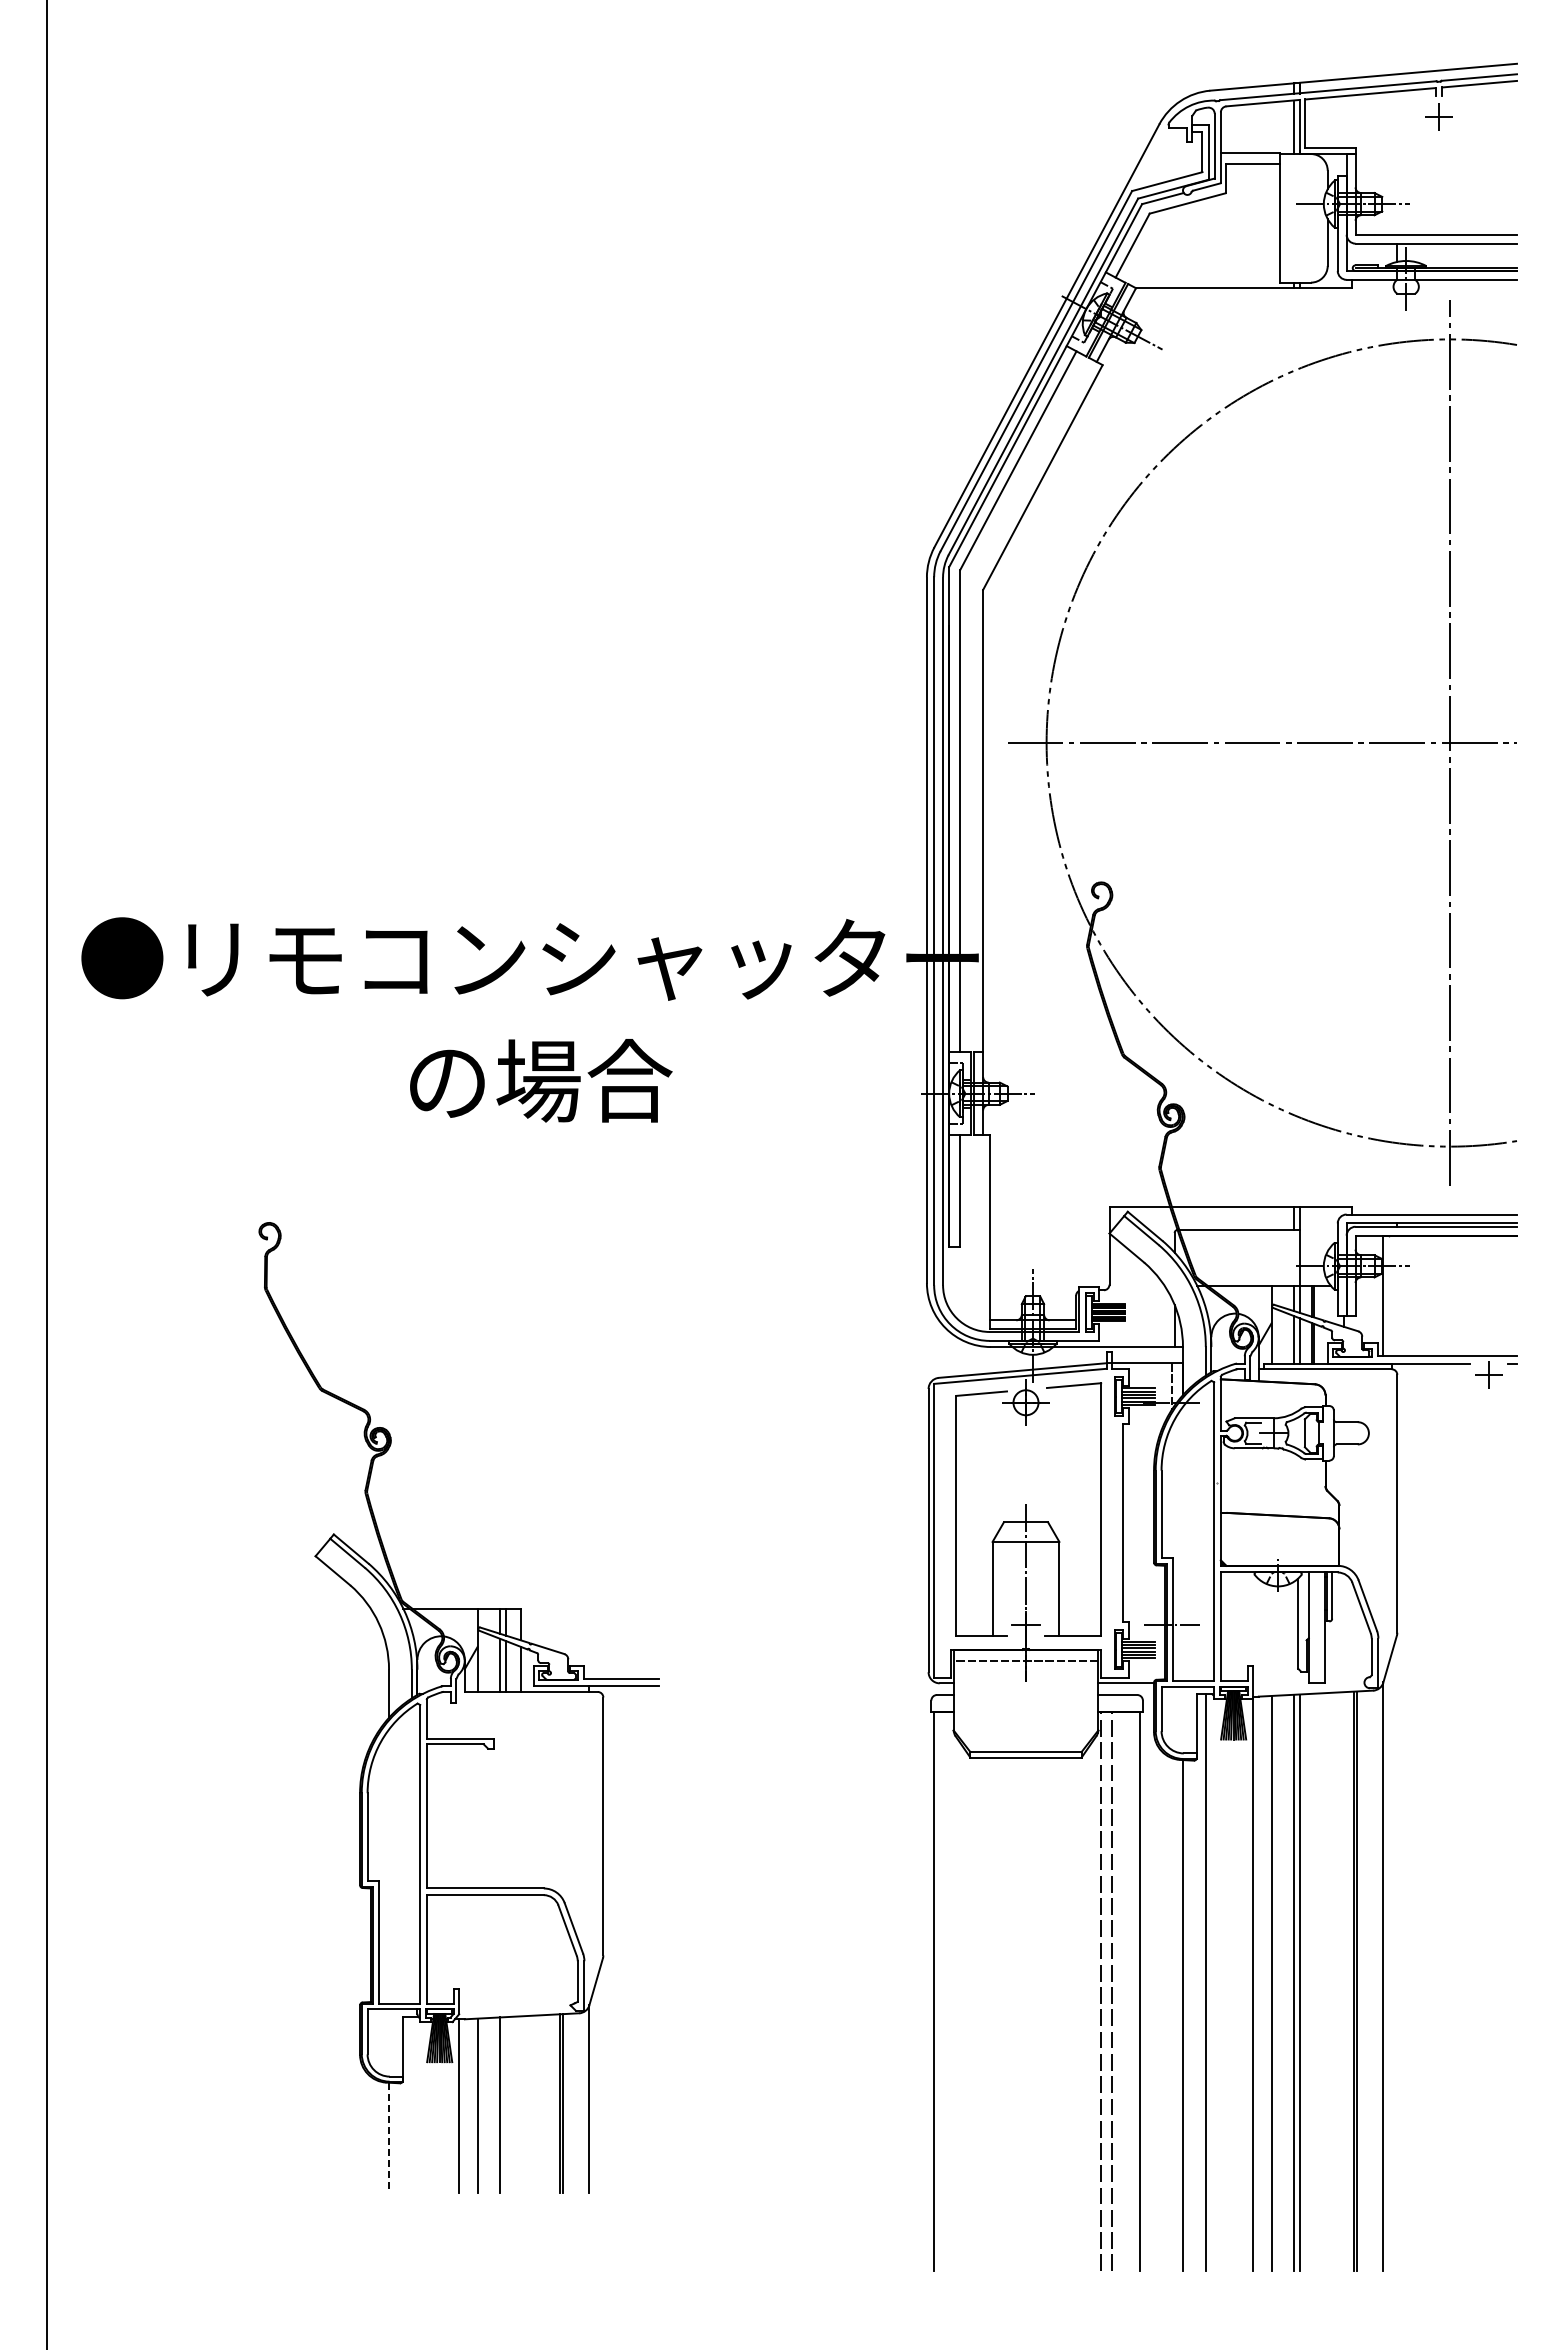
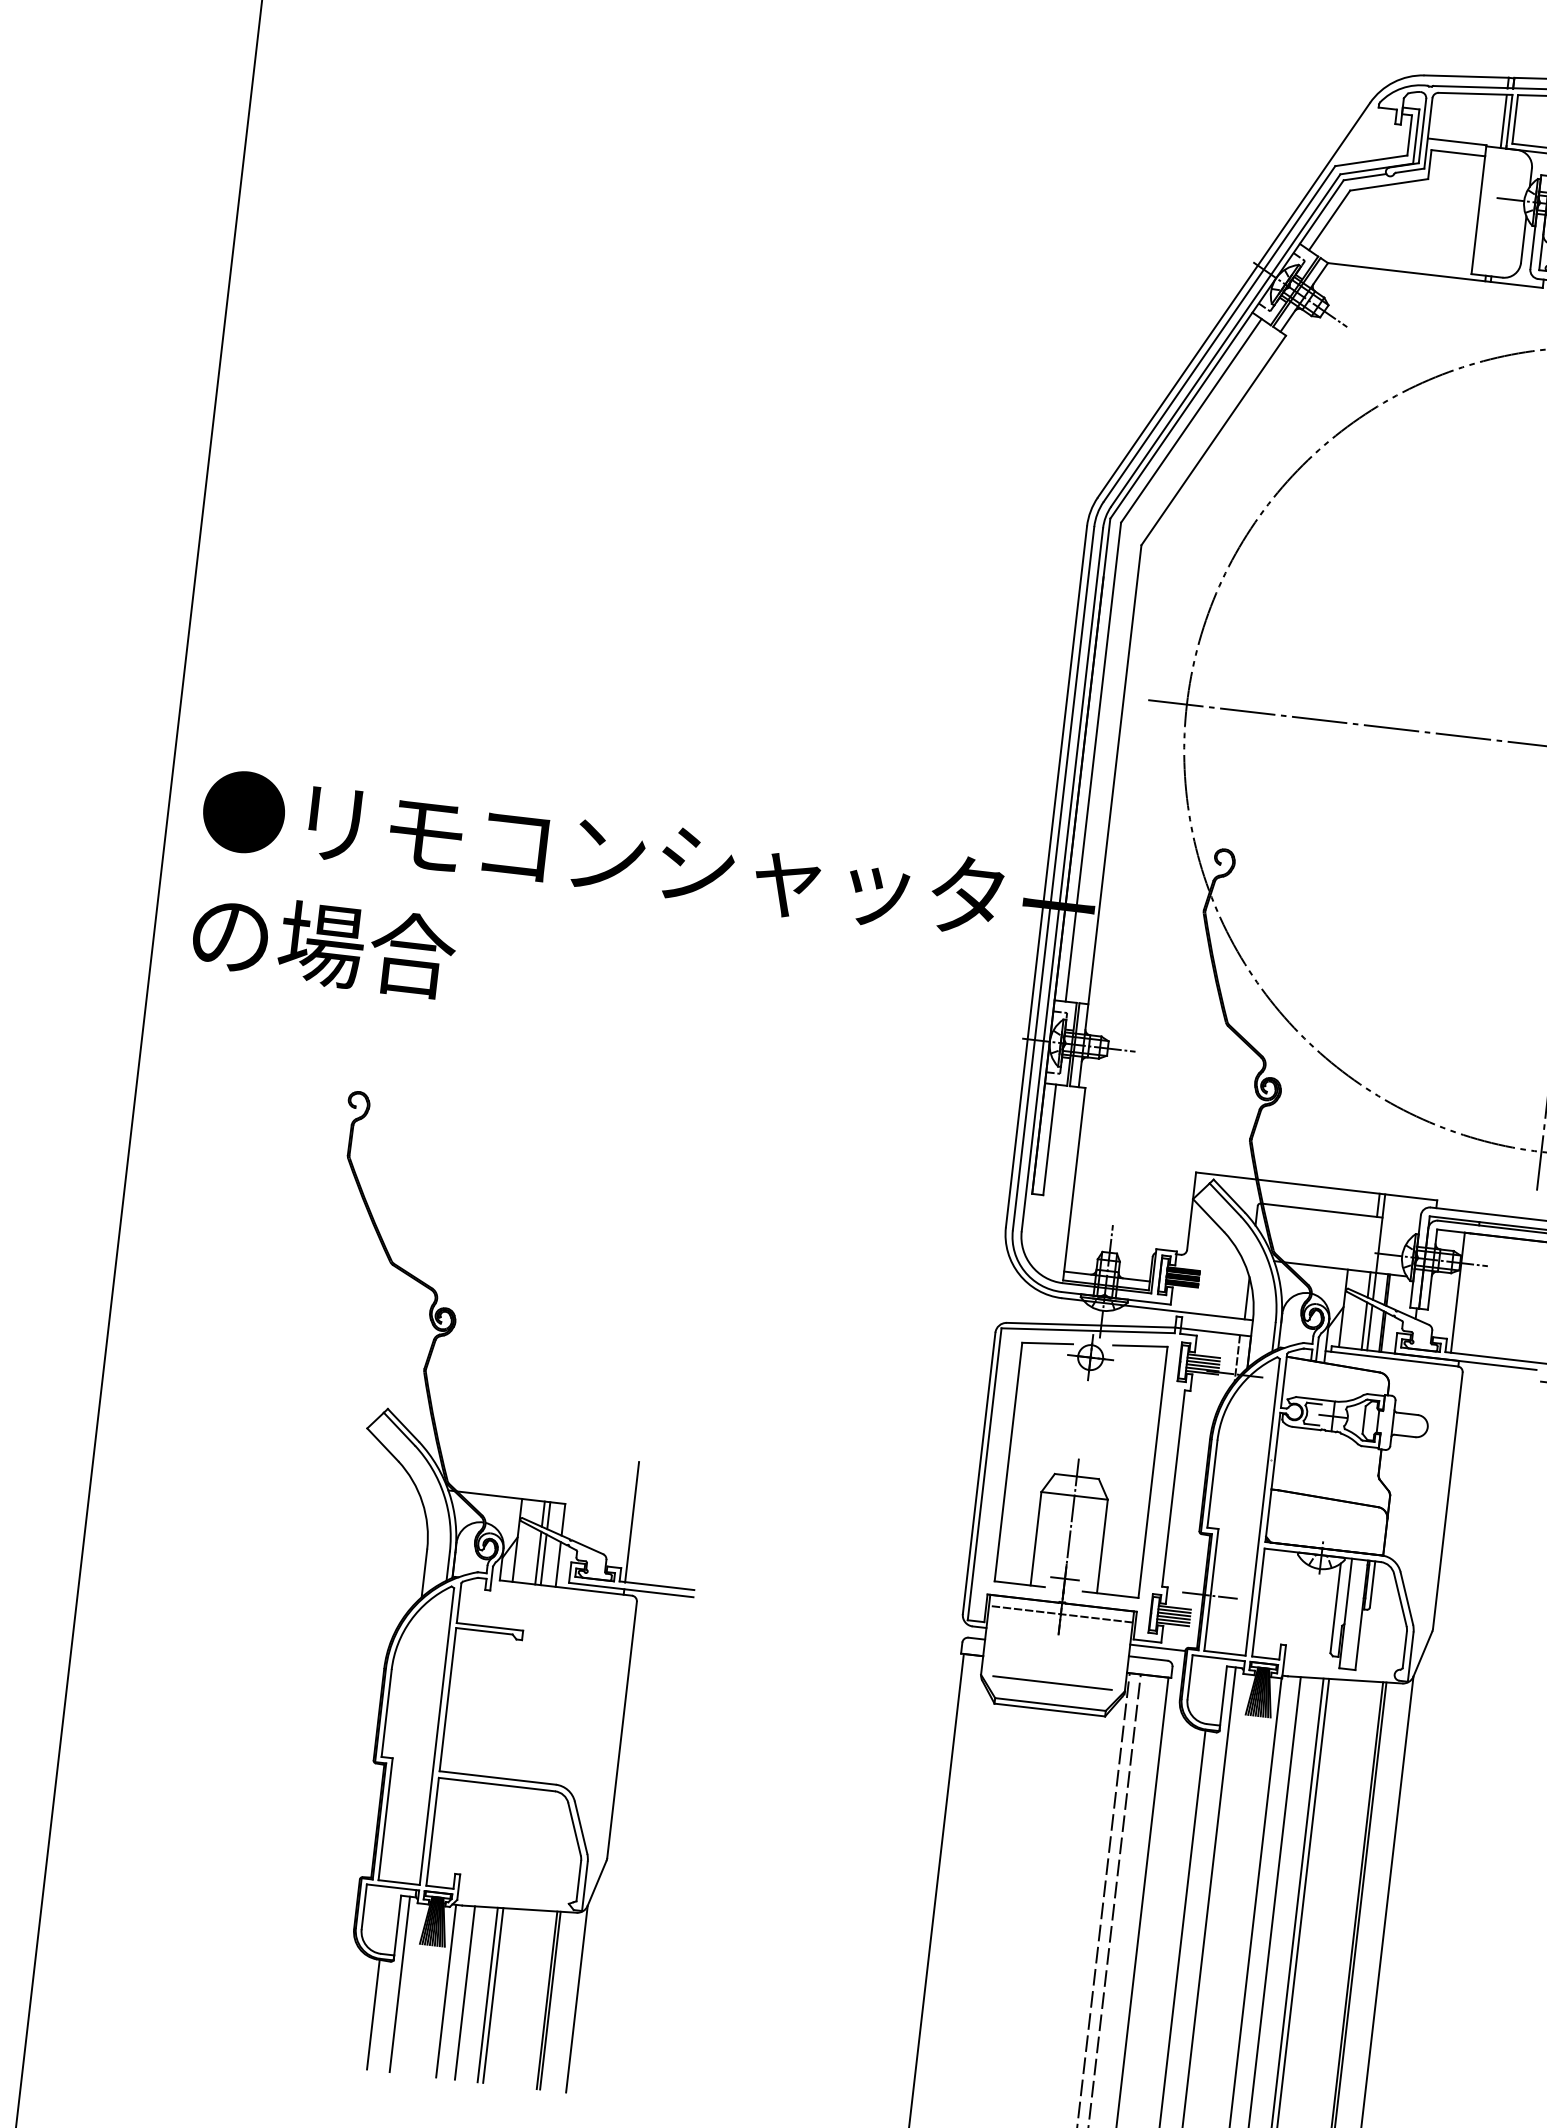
text: (541, 1080) -> (324, 944), moved
line: (589, 1618) -> (632, 1521), added
line: (1025, 1730) -> (1052, 1683), added
line: (411, 2104) -> (399, 1984), added
line: (505, 2105) -> (492, 1995), added
line: (389, 2138) -> (373, 2015), dashed -> solid

